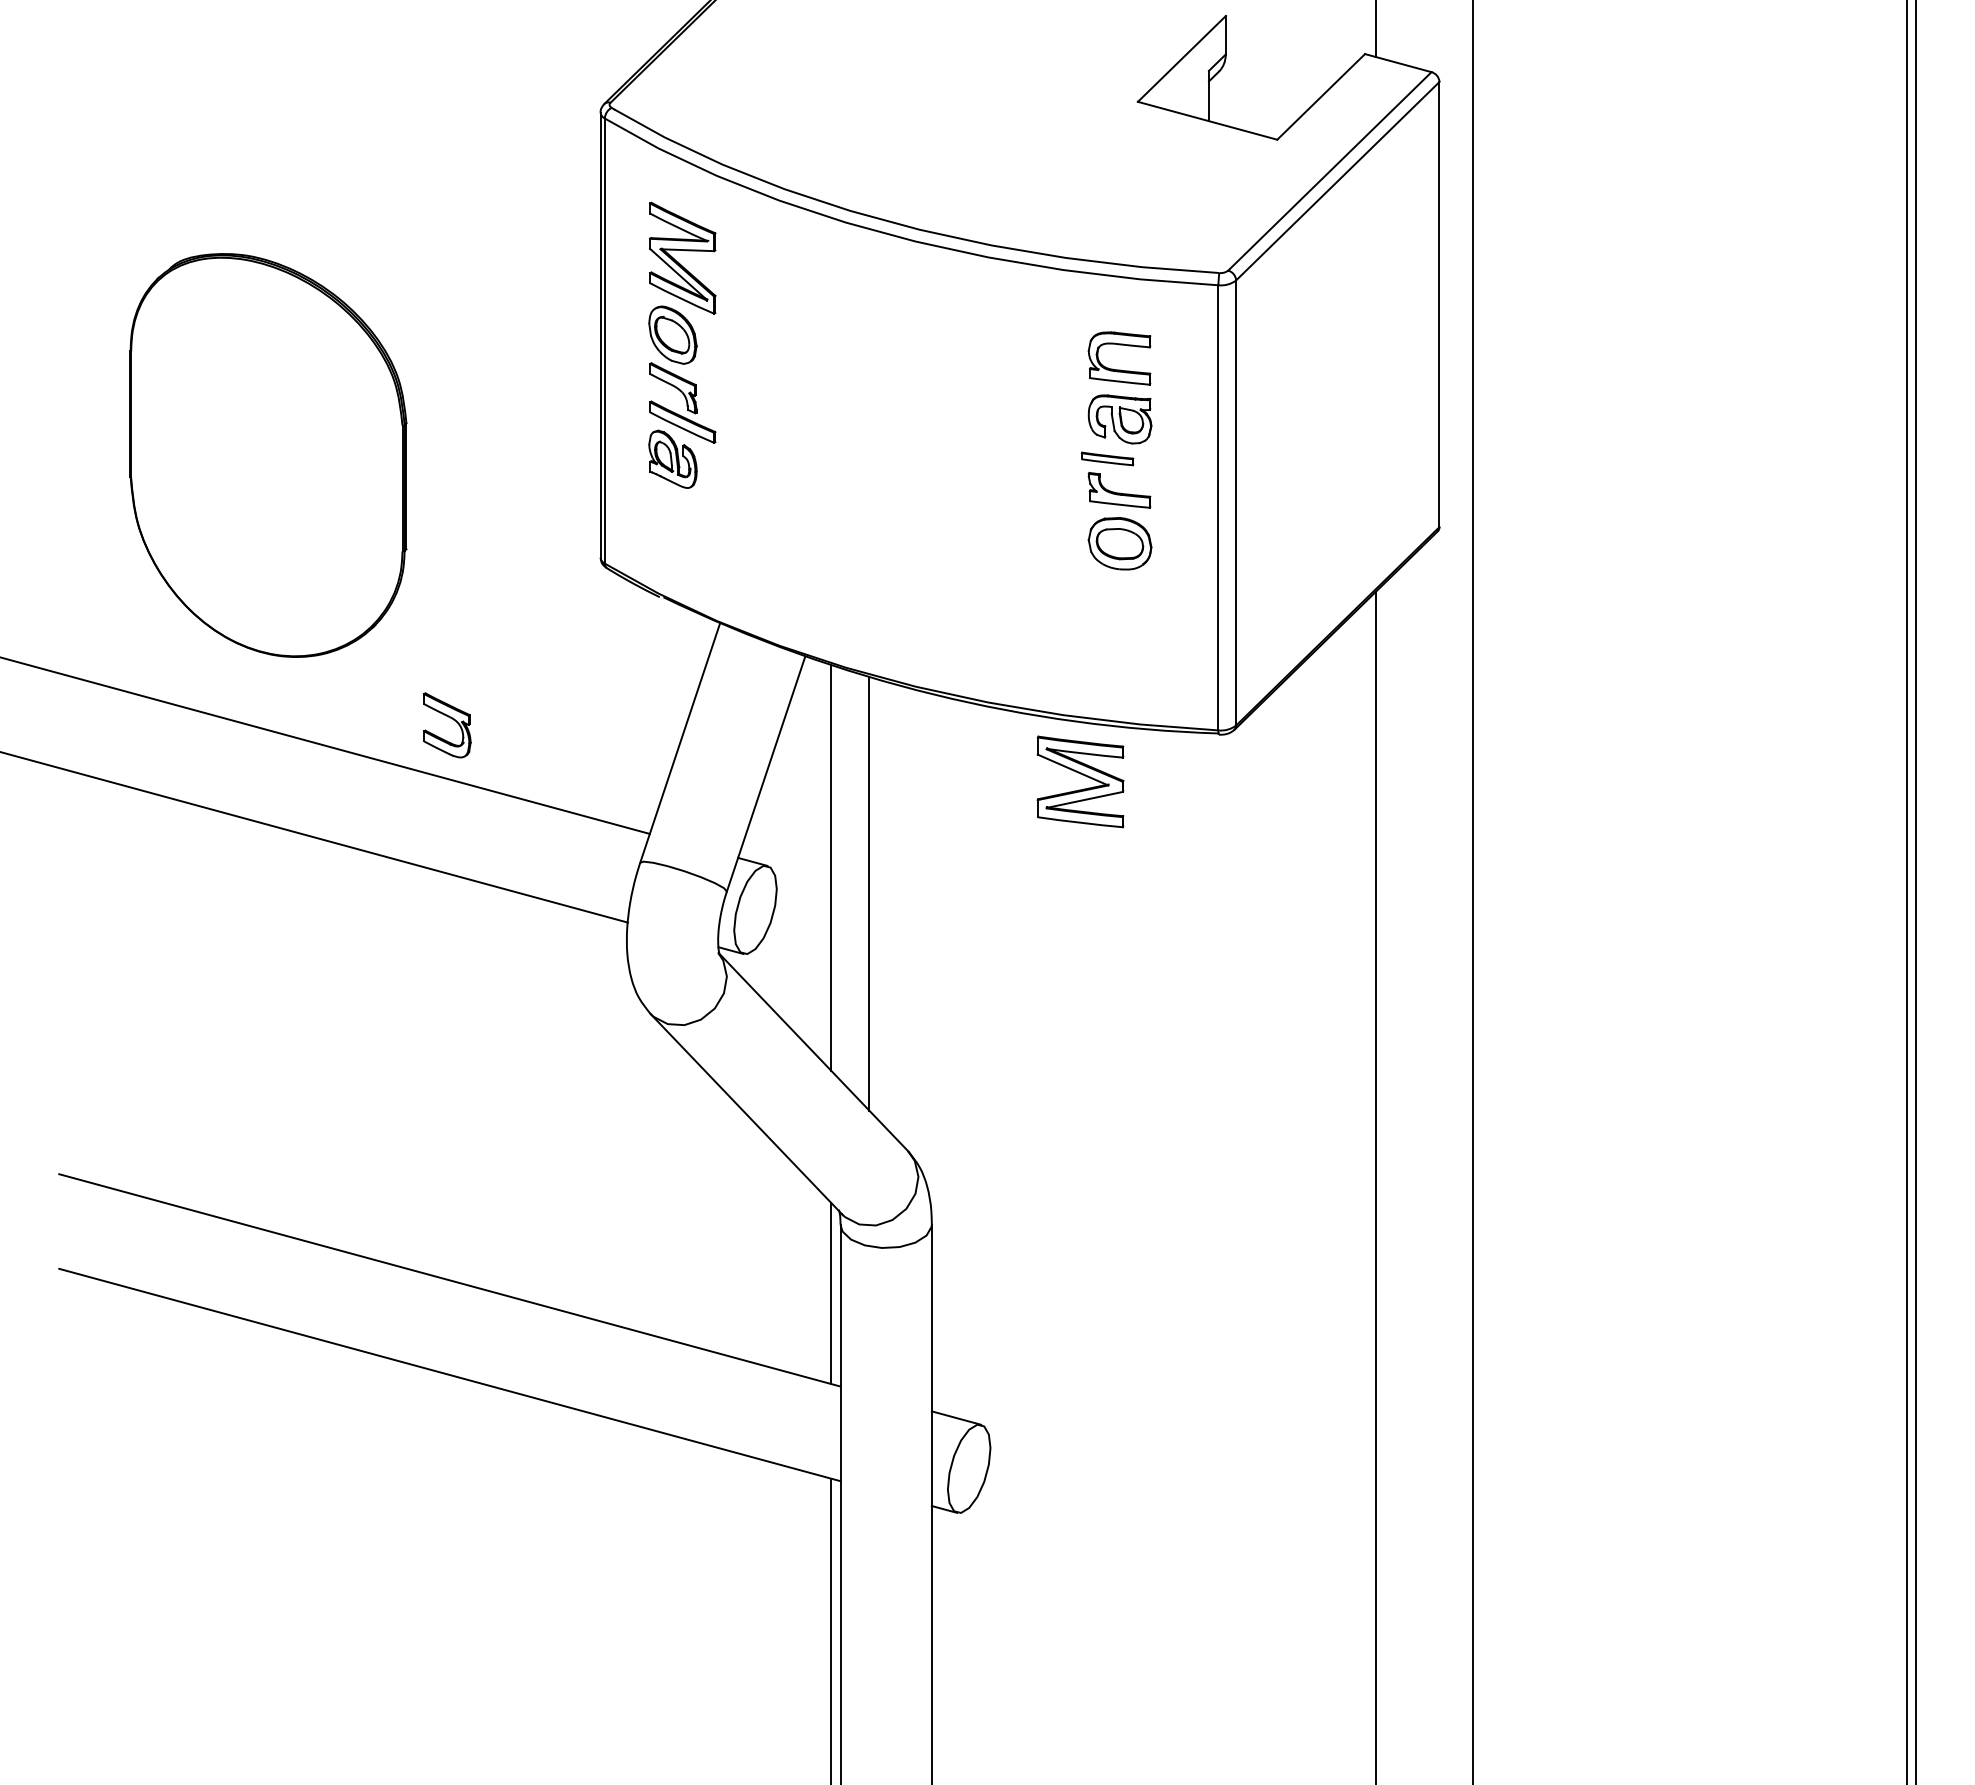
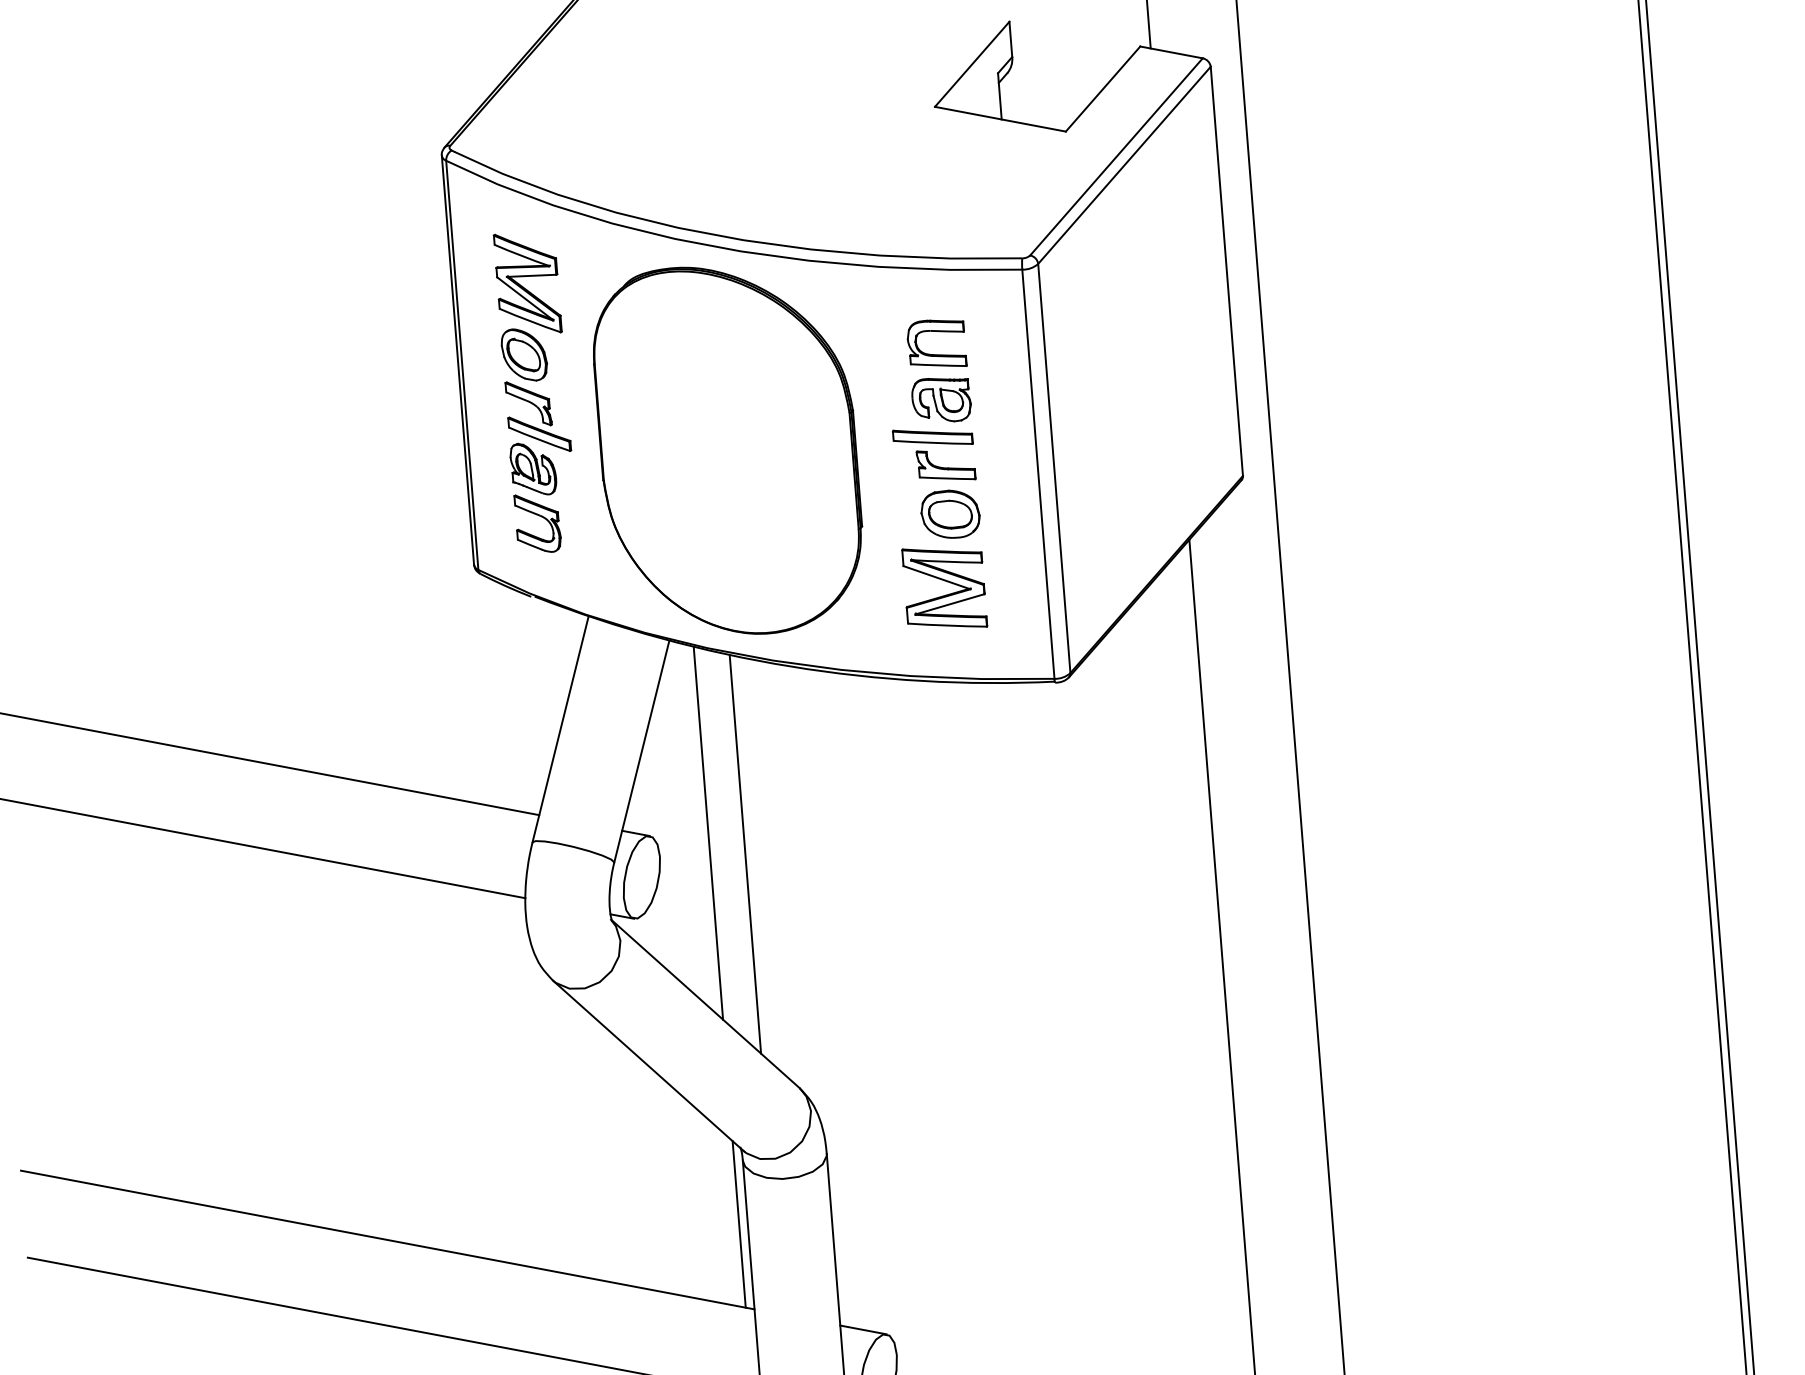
part: (268, 455) -> (728, 450), moved
part: (1107, 458) -> (932, 436), size x1.67
part: (450, 718) -> (540, 516), moved
part: (1082, 775) -> (946, 582), moved

